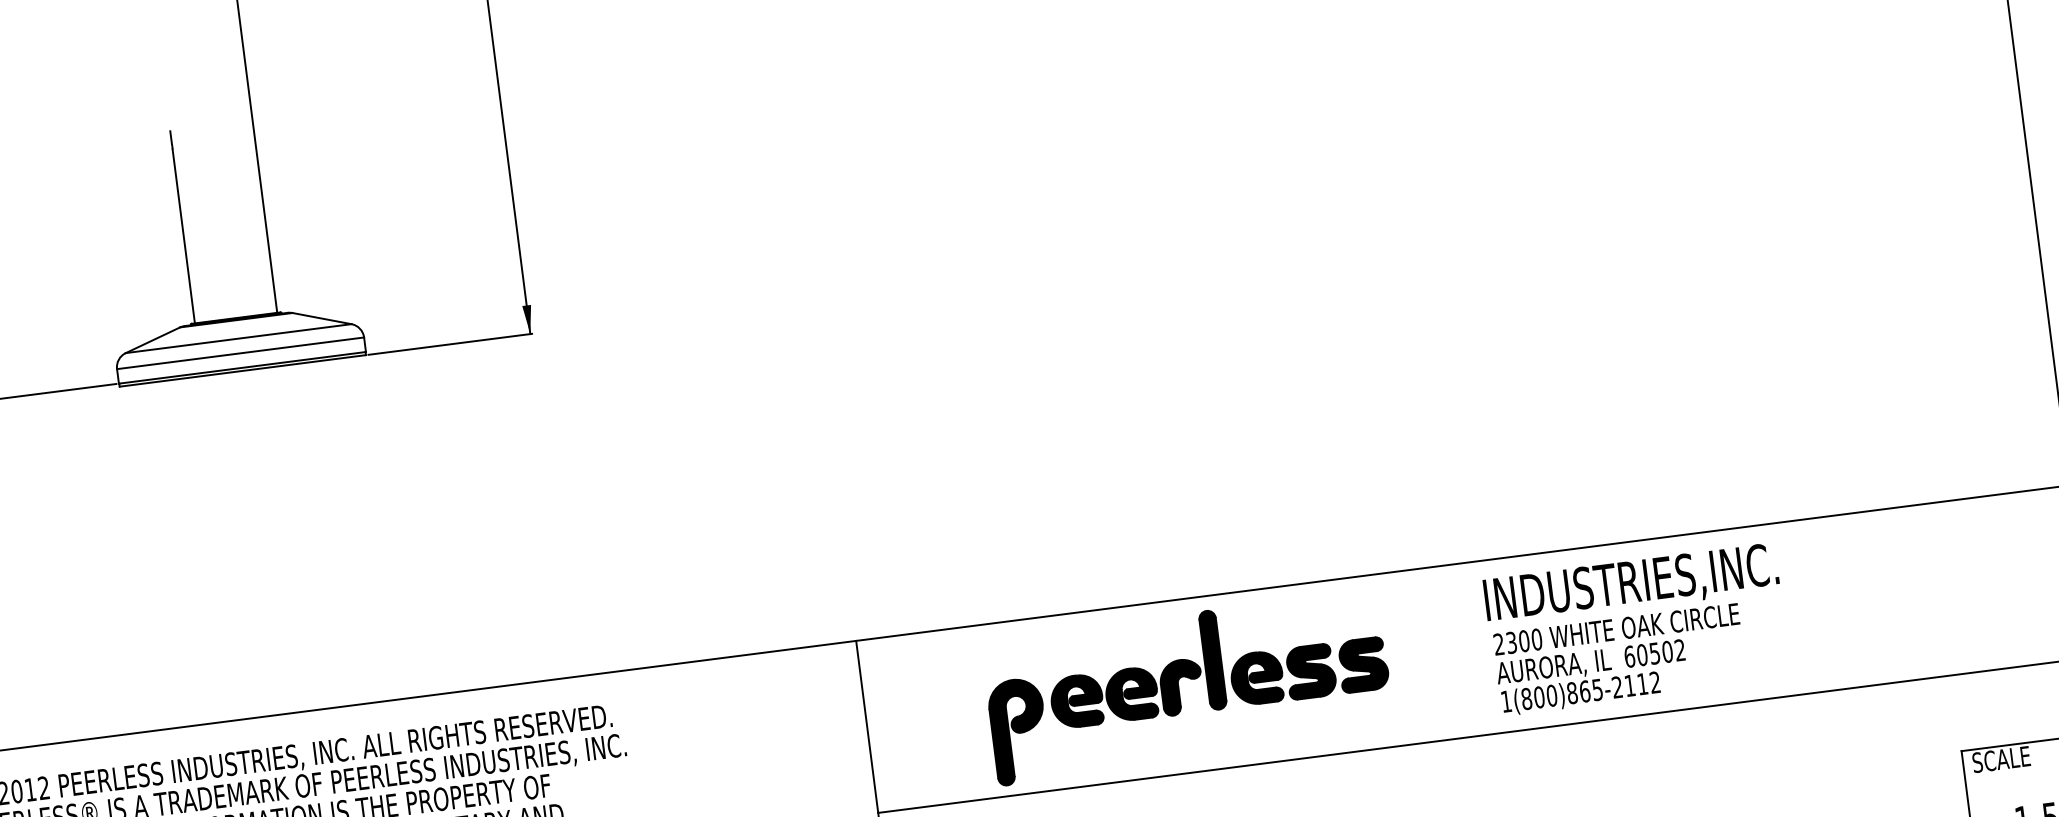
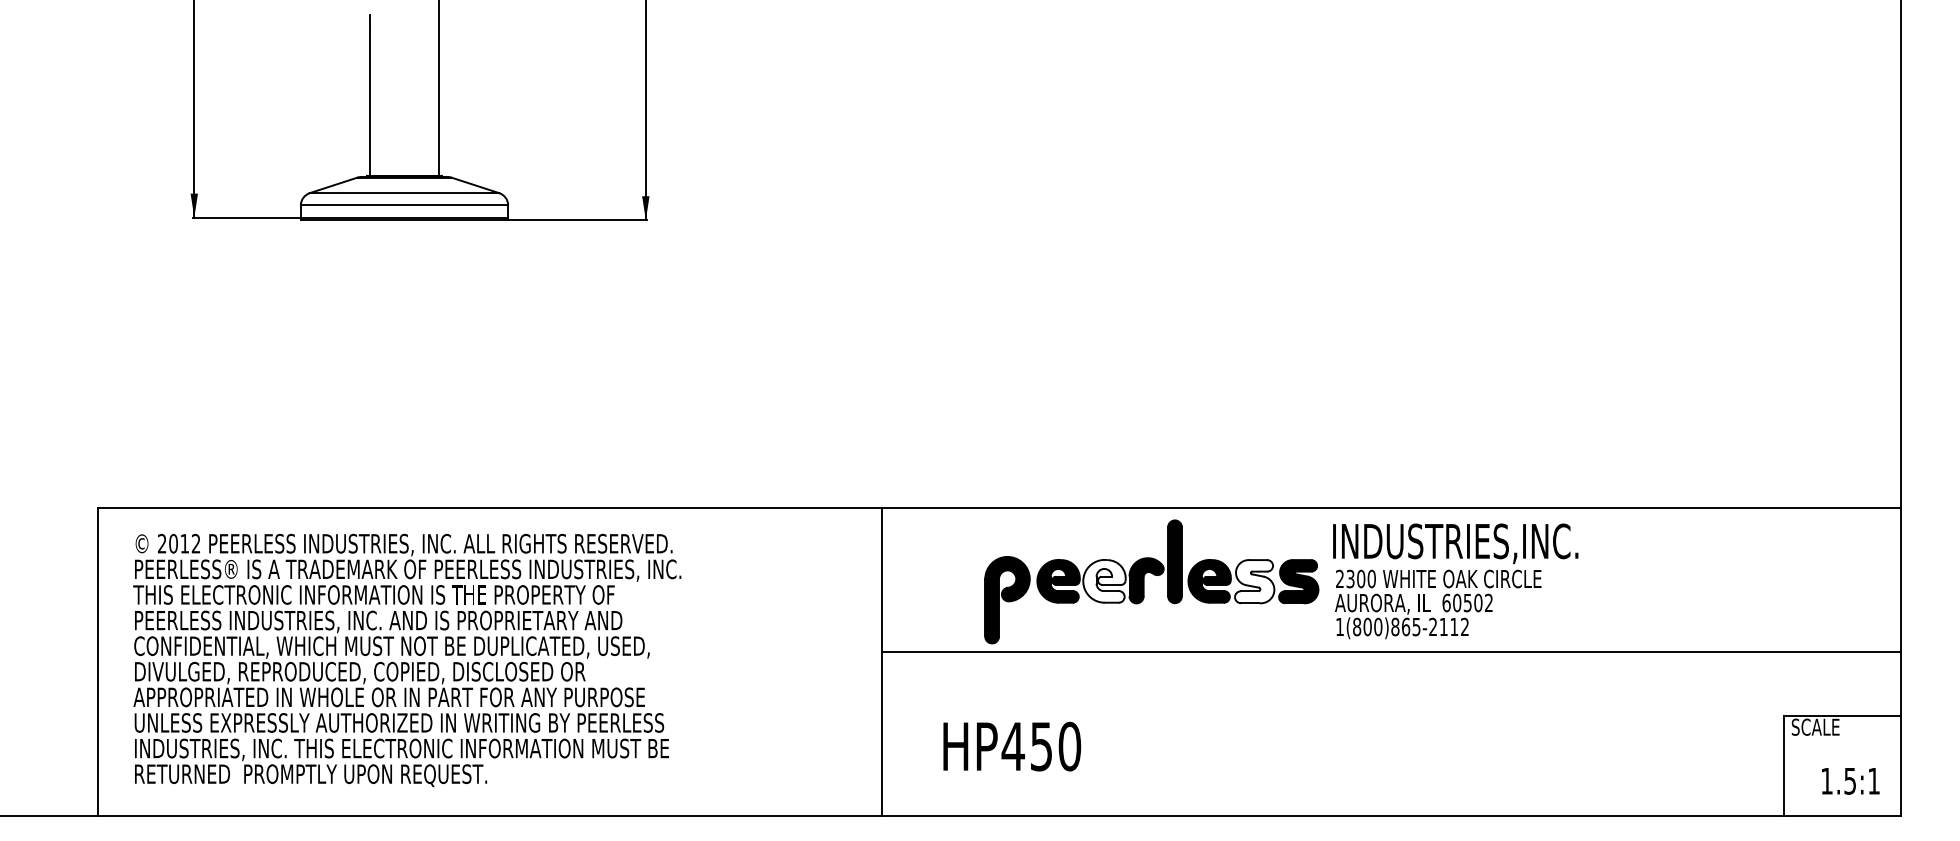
text: (1637, 629) -> (1455, 581), moved
fill: (1310, 671) -> (1254, 581), removed
fill: (1131, 693) -> (1104, 580), removed

